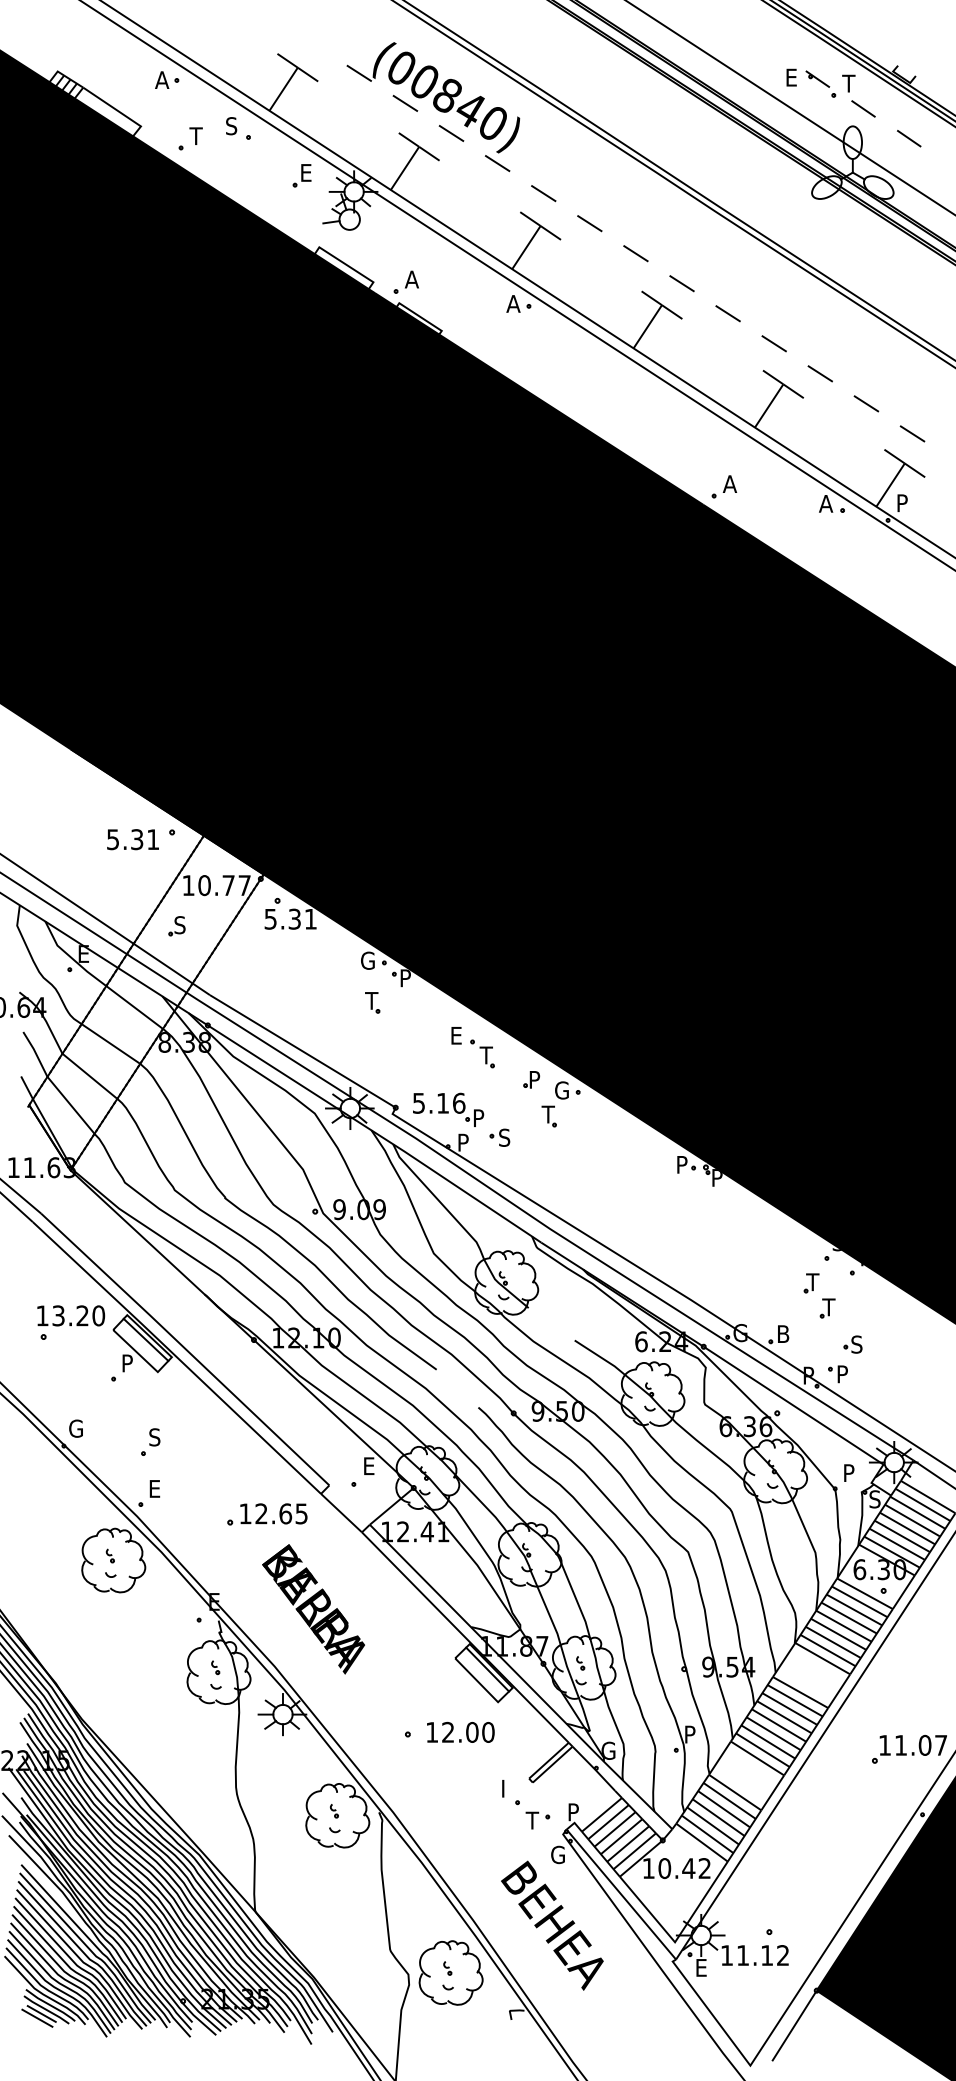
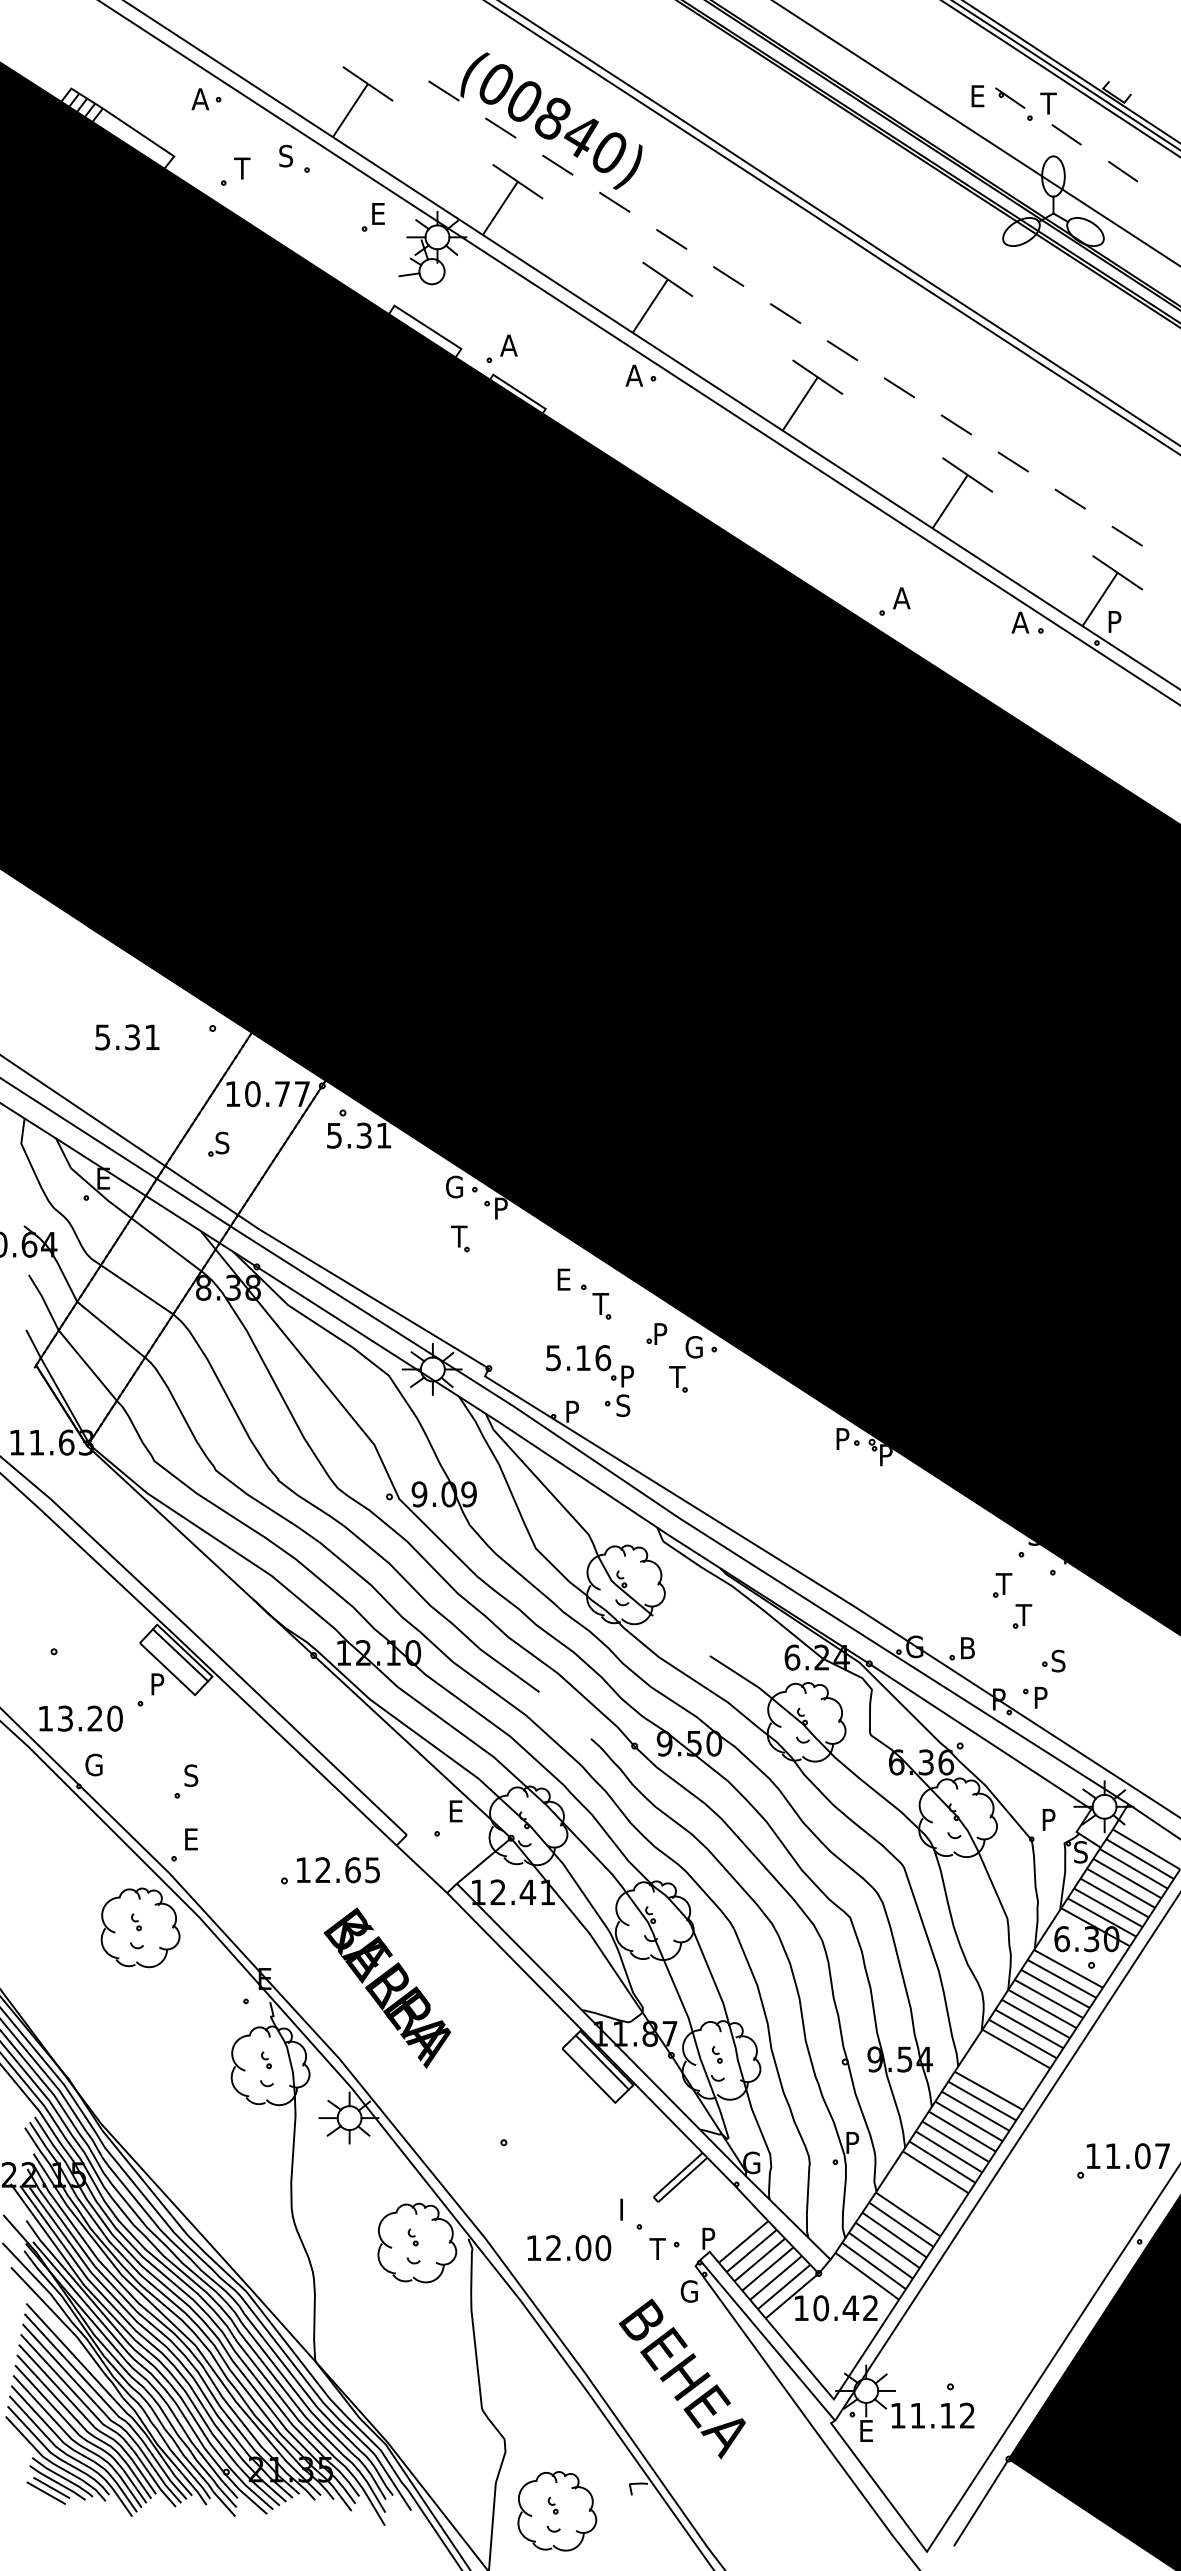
text: (133, 839) -> (127, 1037), moved
part: (448, 1110) -> (590, 1366), moved
text: (70, 1315) -> (80, 1718), moved
text: (460, 1732) -> (569, 2248), moved
part: (451, 1973) -> (557, 2511), moved

